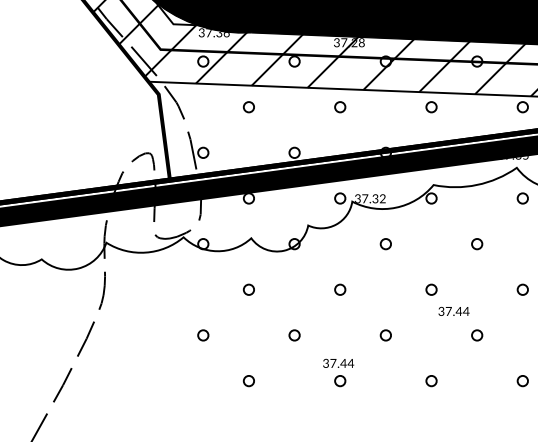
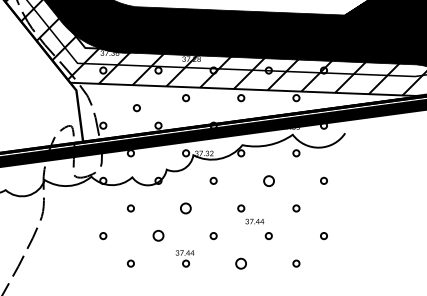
part: (248, 107) -> (136, 108), moved
part: (476, 243) -> (268, 180), size x1.6
part: (340, 289) -> (186, 208), size x1.6
part: (294, 336) -> (158, 236), size x1.6
part: (431, 380) -> (241, 263), size x1.6

